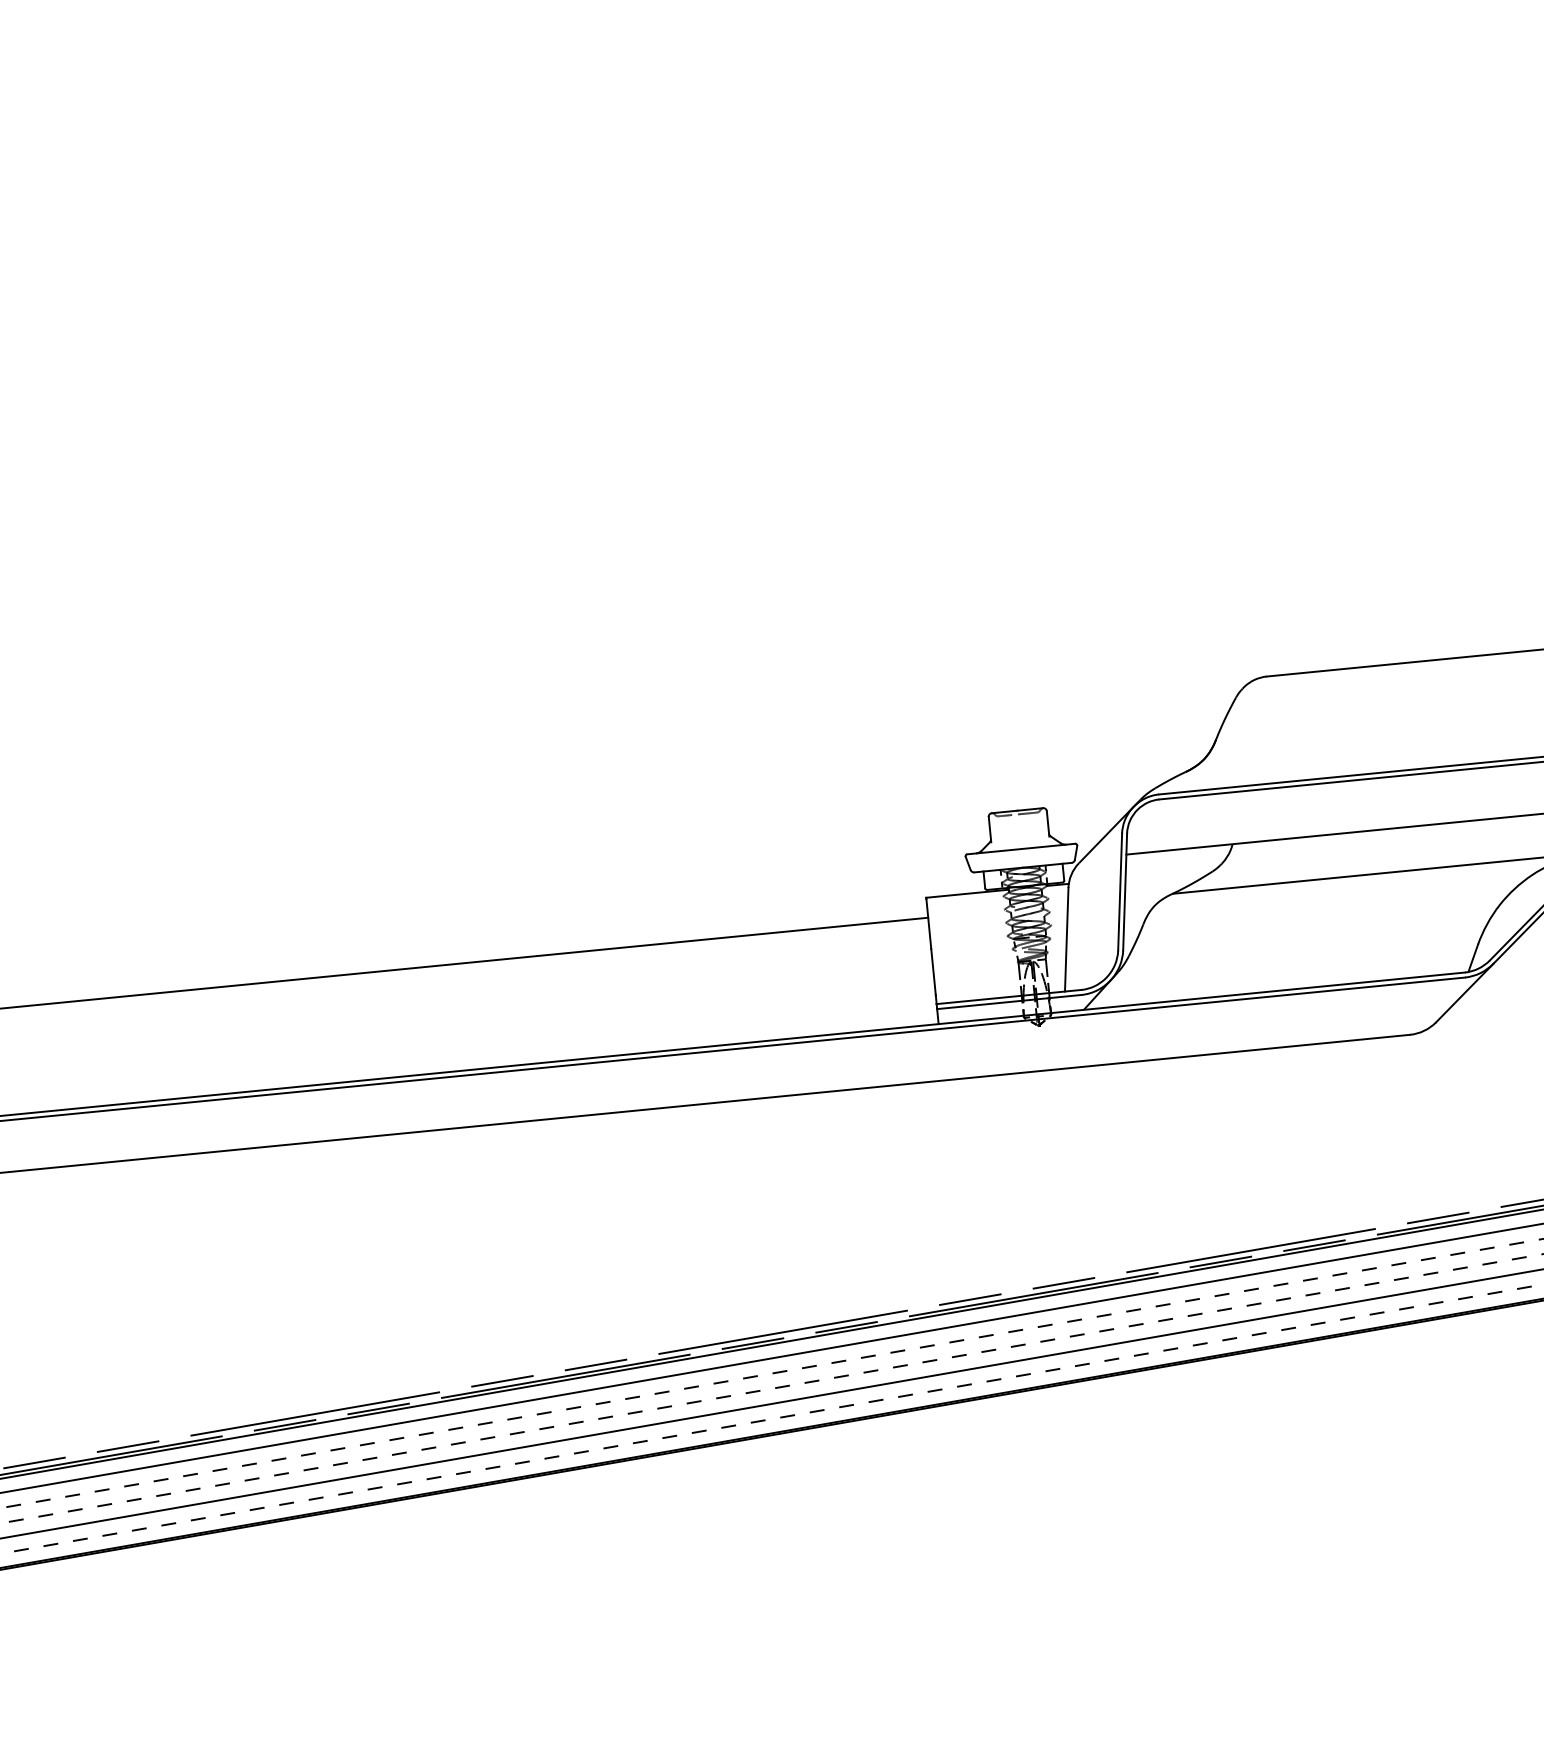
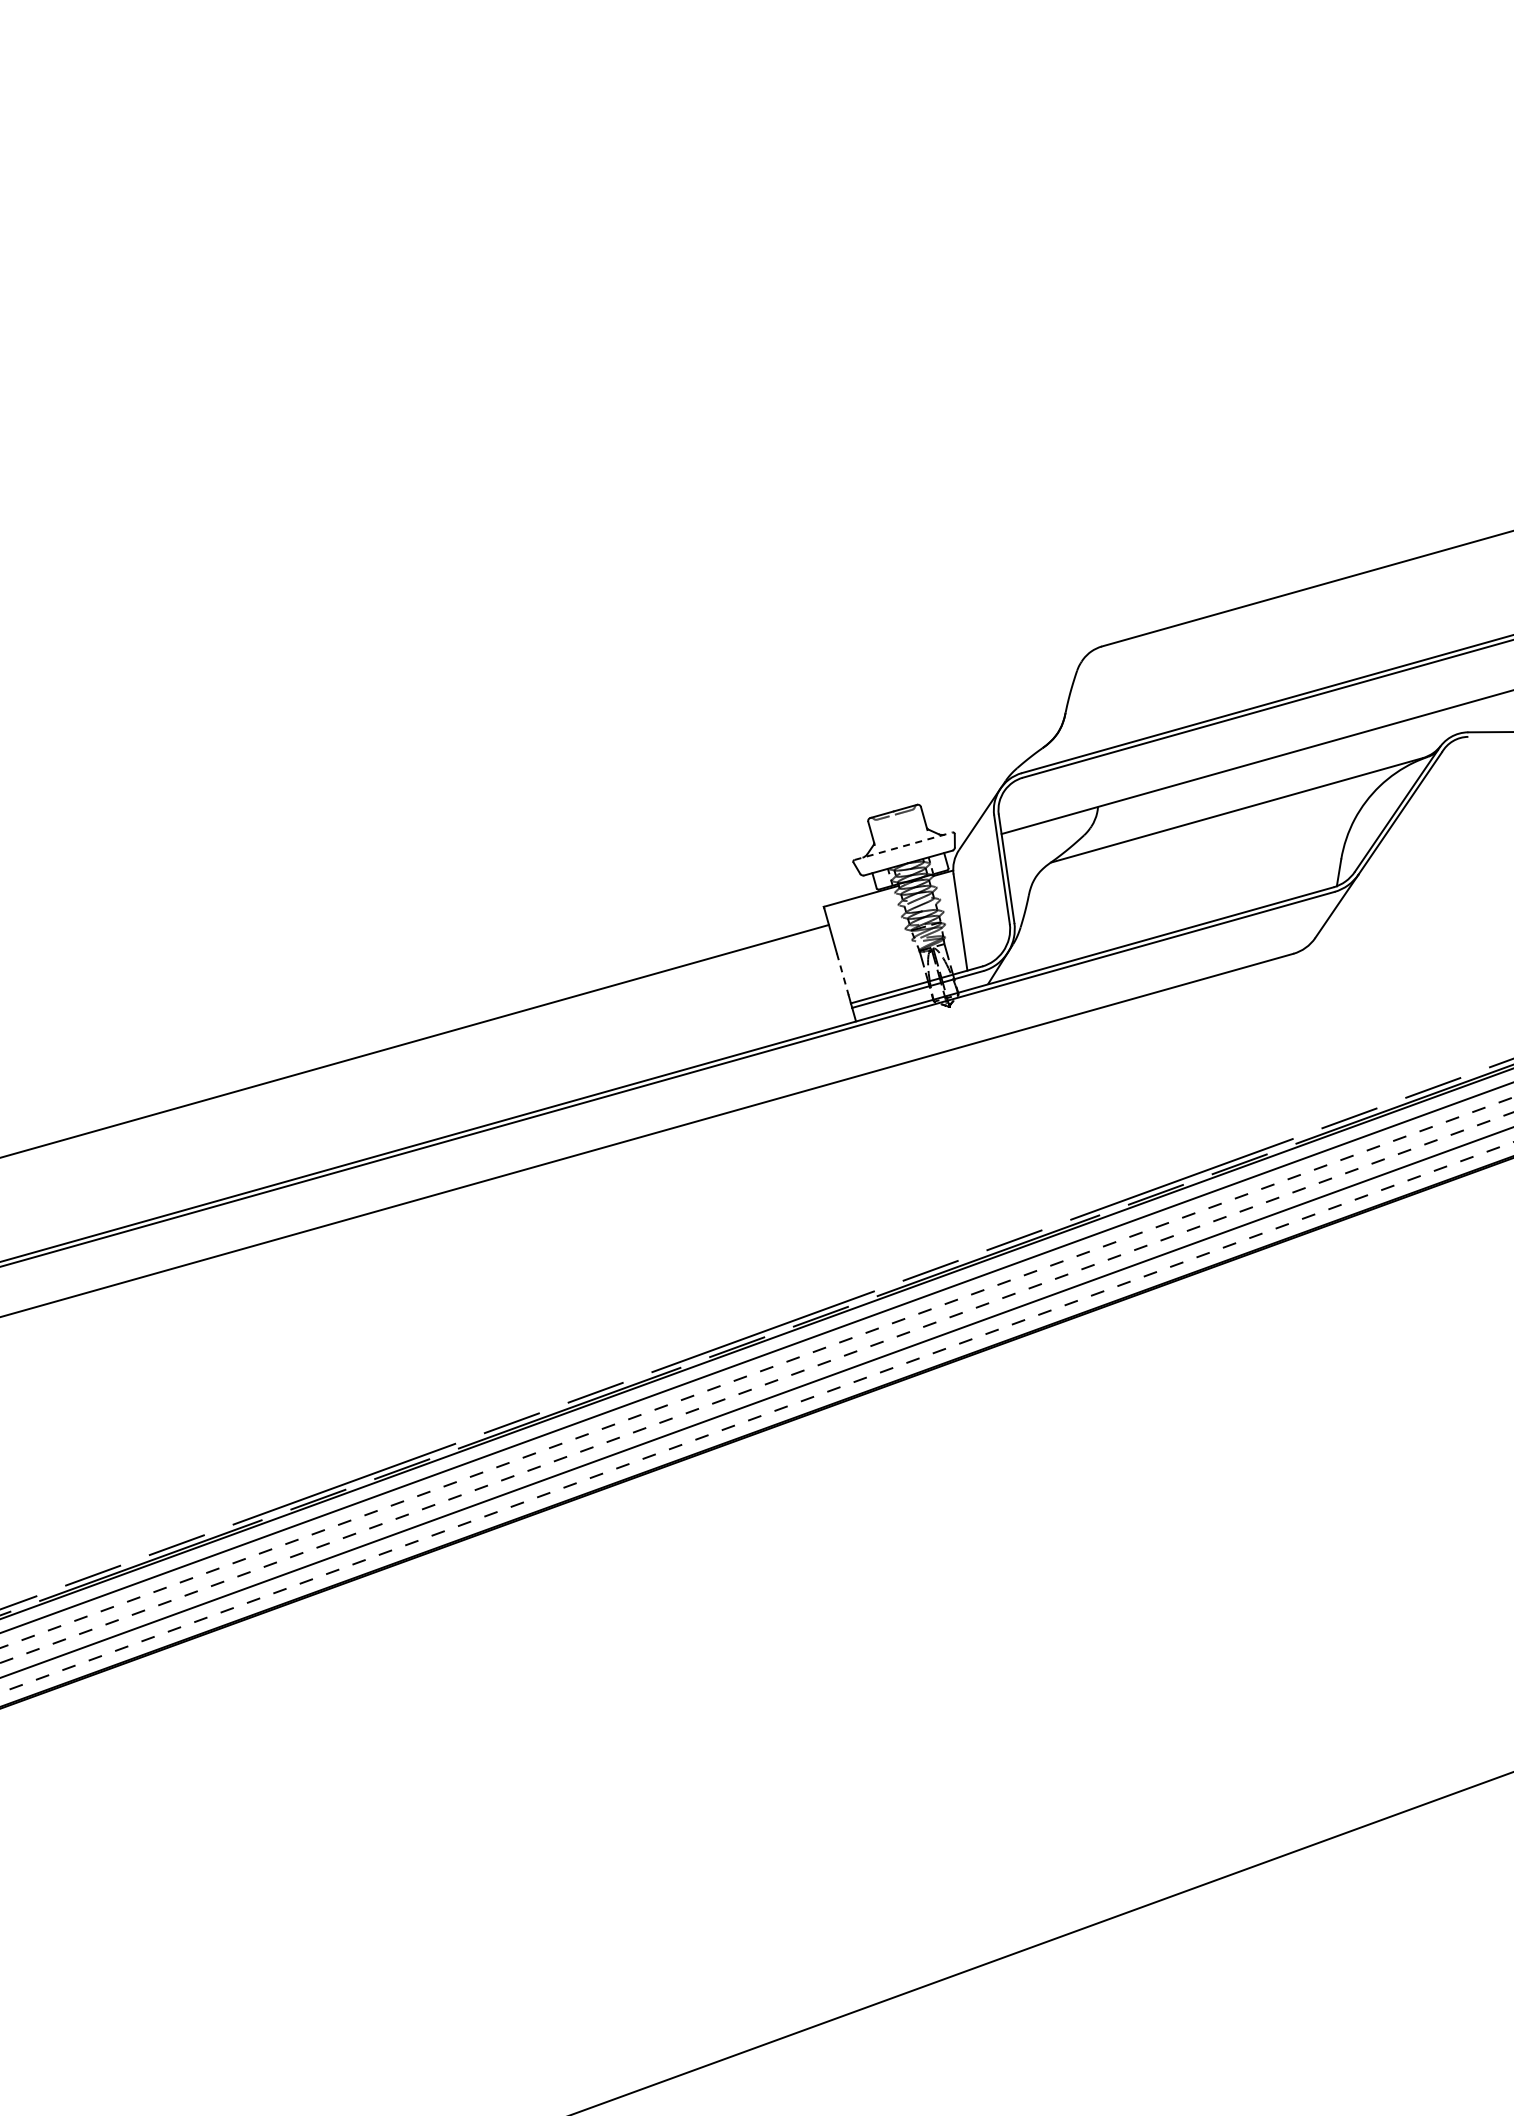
line: (1021, 849) -> (903, 846), solid -> dashed
line: (933, 972) -> (842, 974), solid -> dashed

